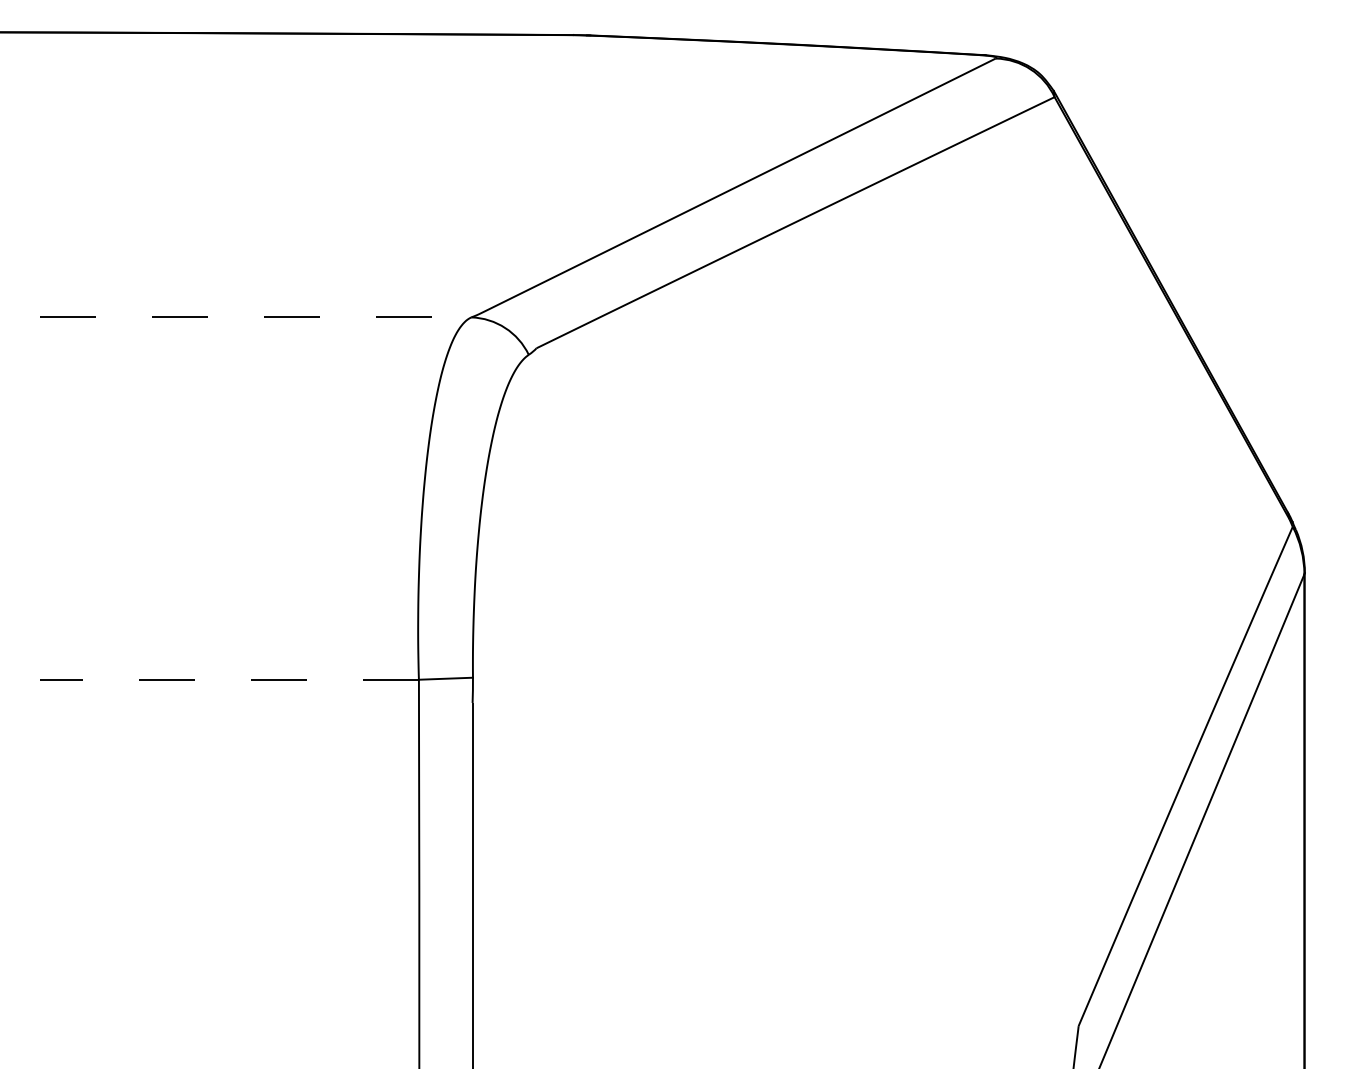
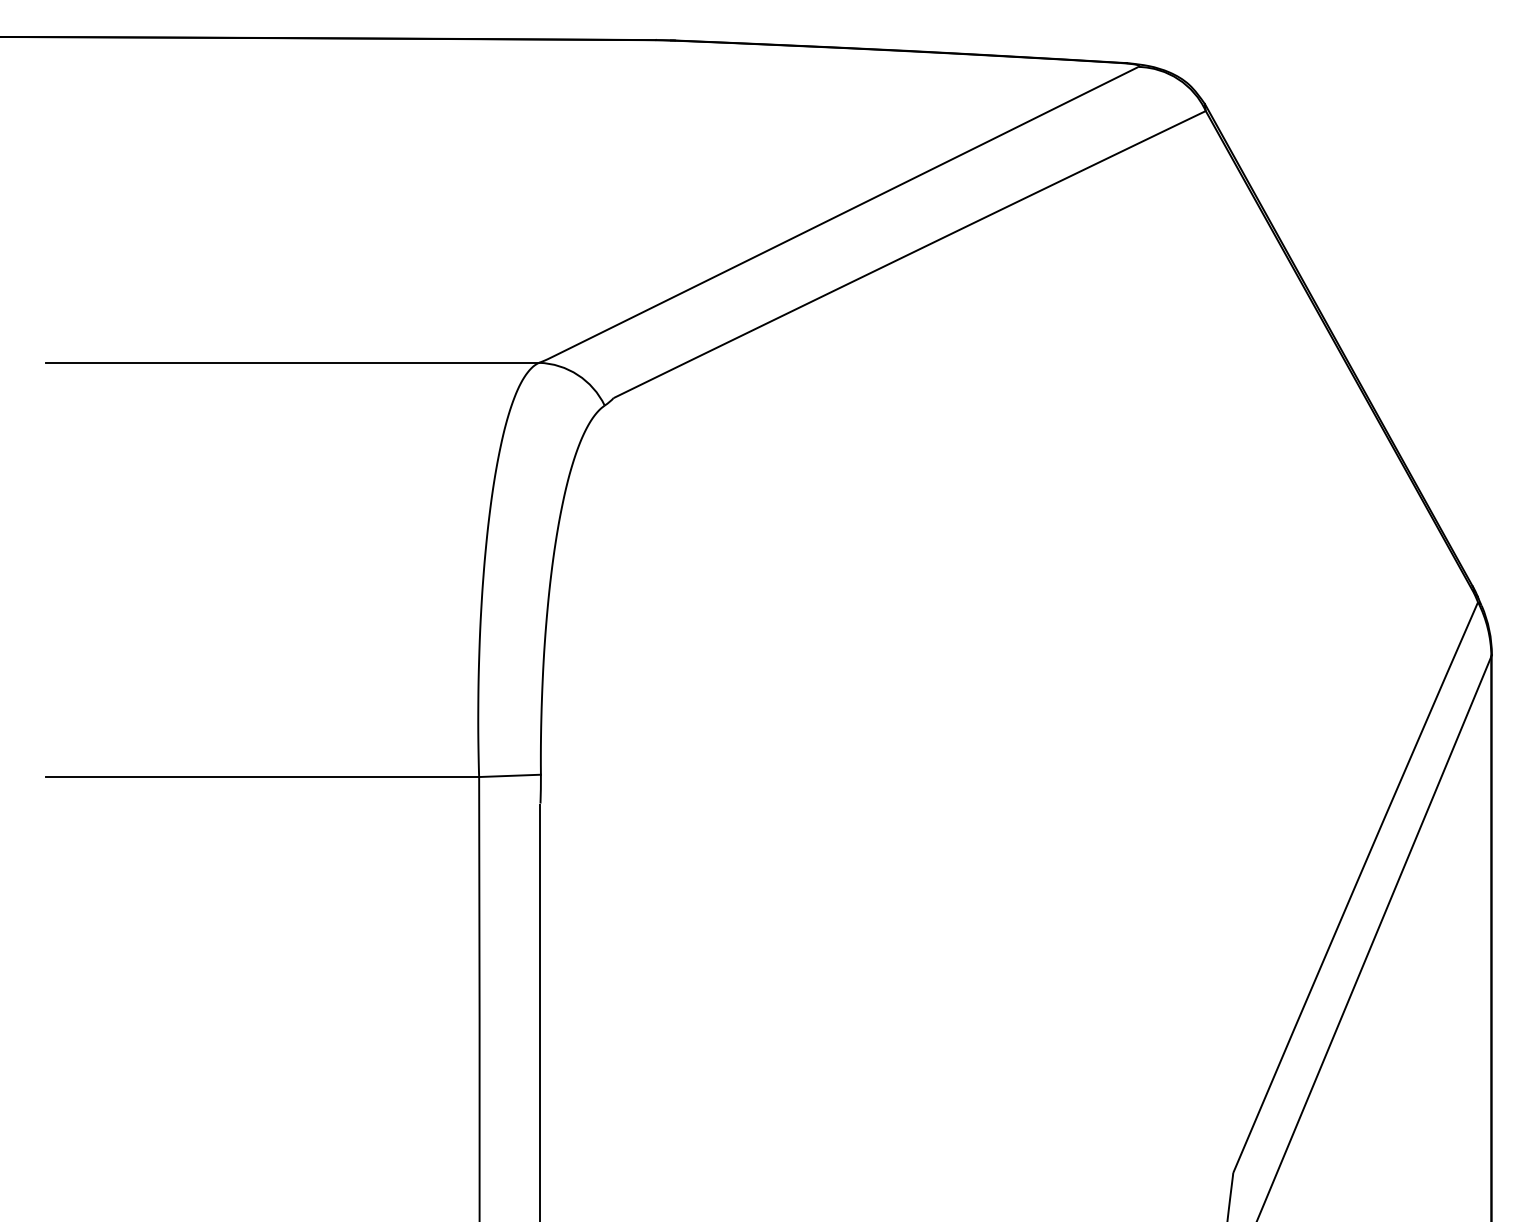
line: (256, 317) -> (293, 362), dashed -> solid
line: (229, 680) -> (262, 777), dashed -> solid

